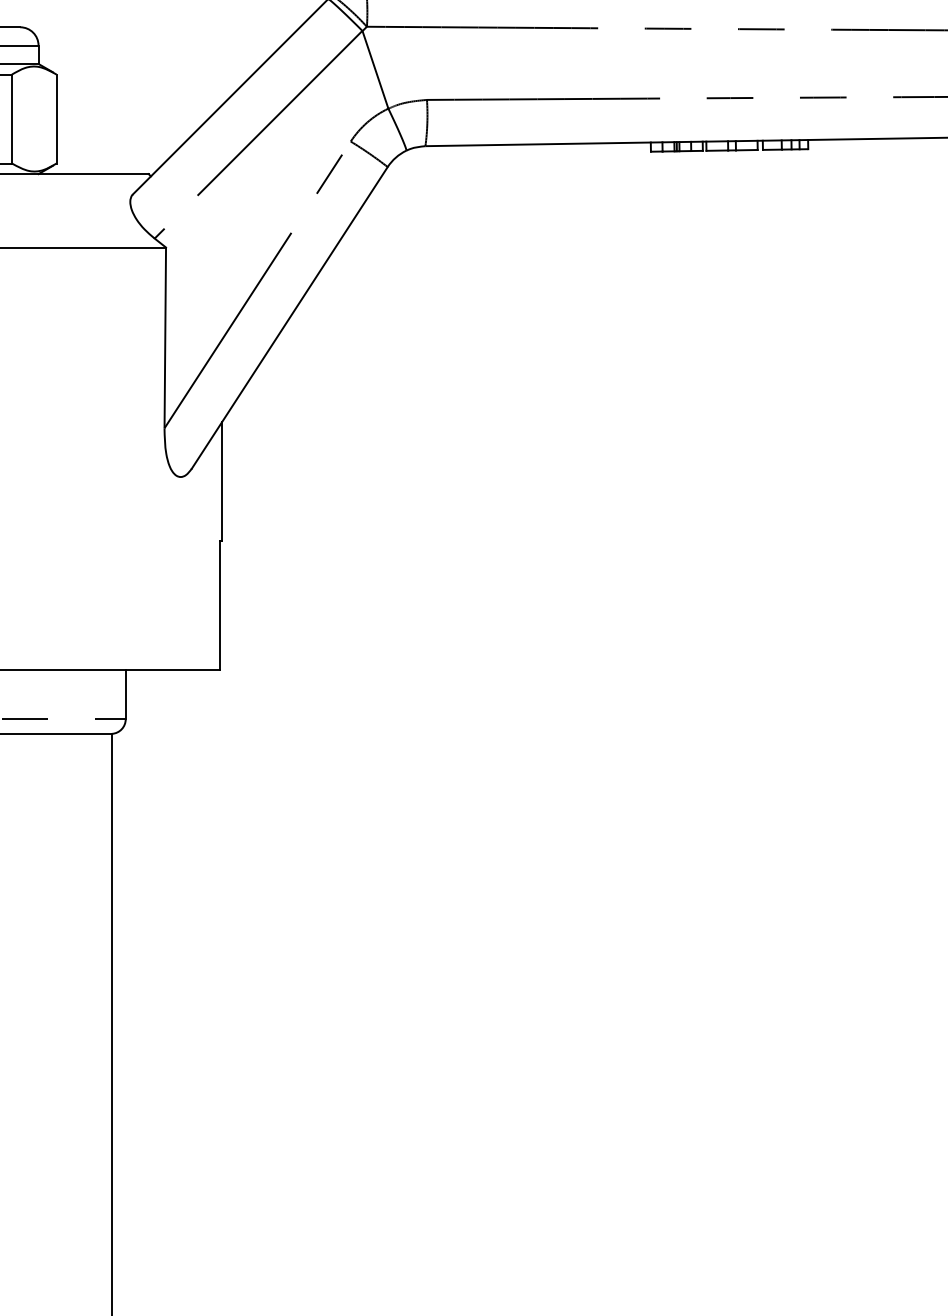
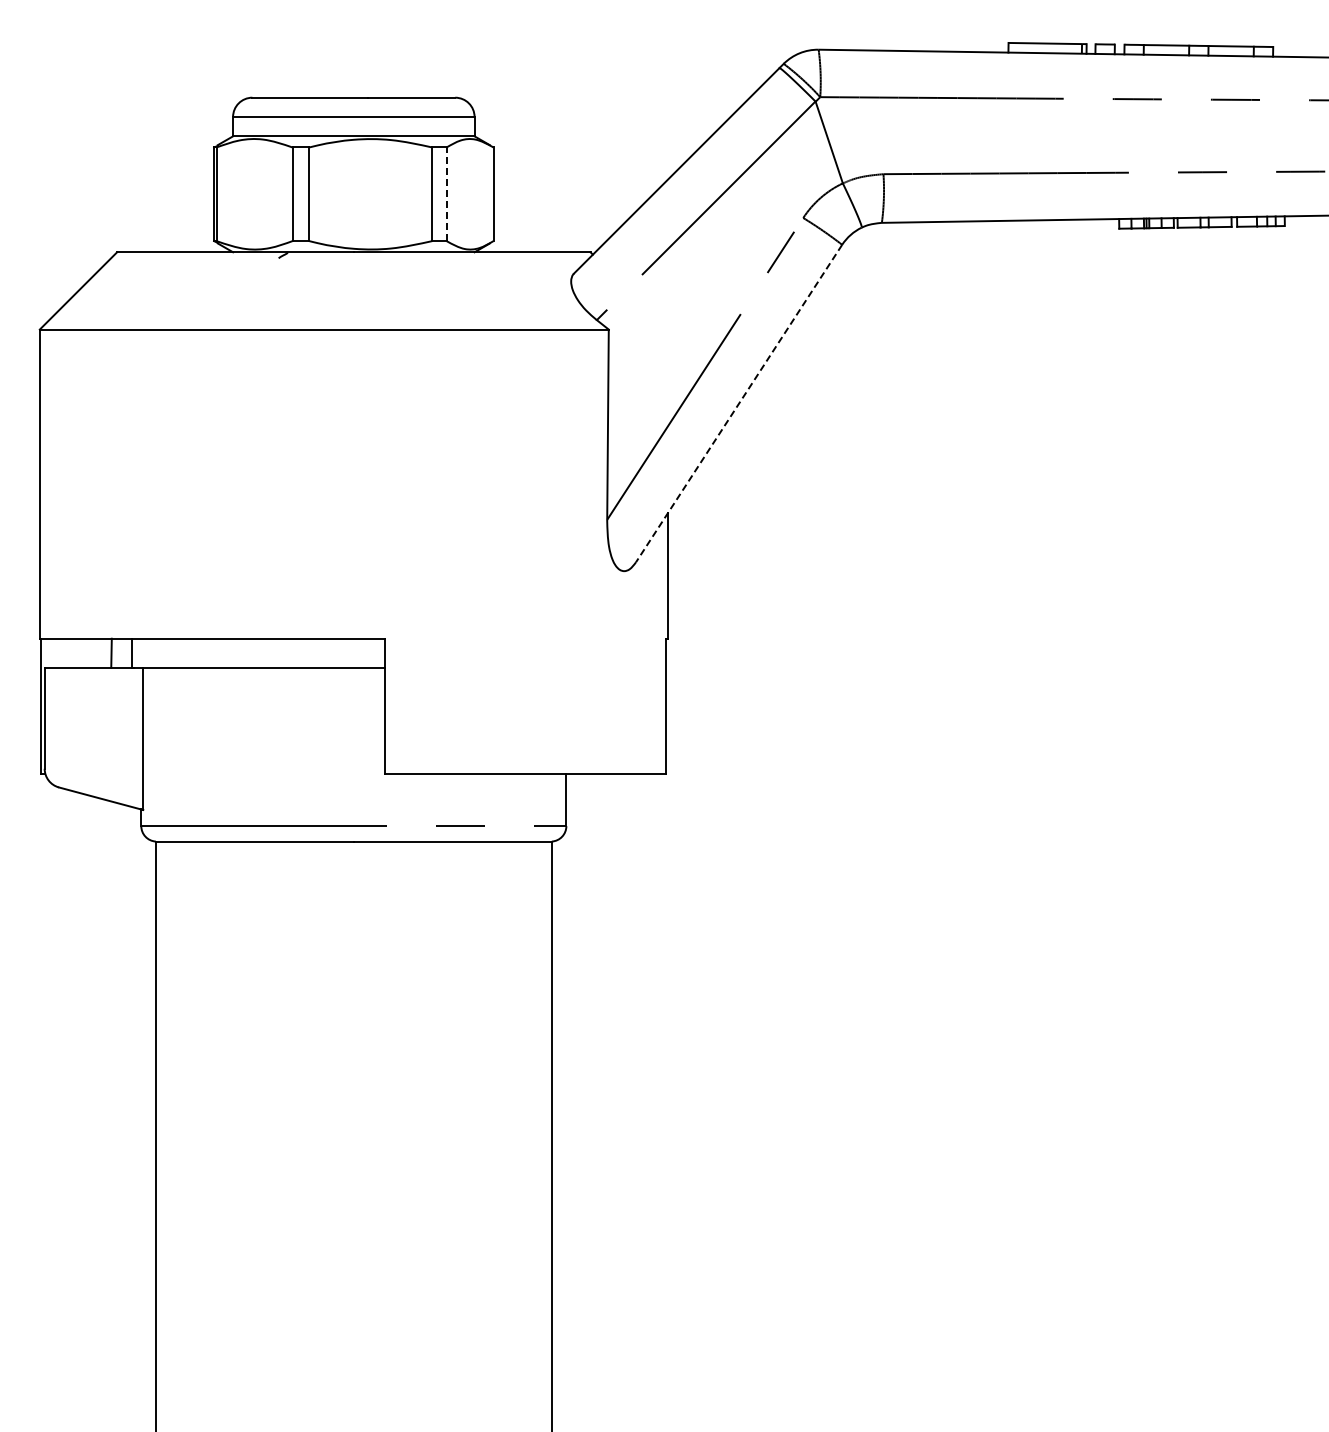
line: (11, 119) -> (446, 194), solid -> dashed
line: (289, 318) -> (738, 404), solid -> dashed

